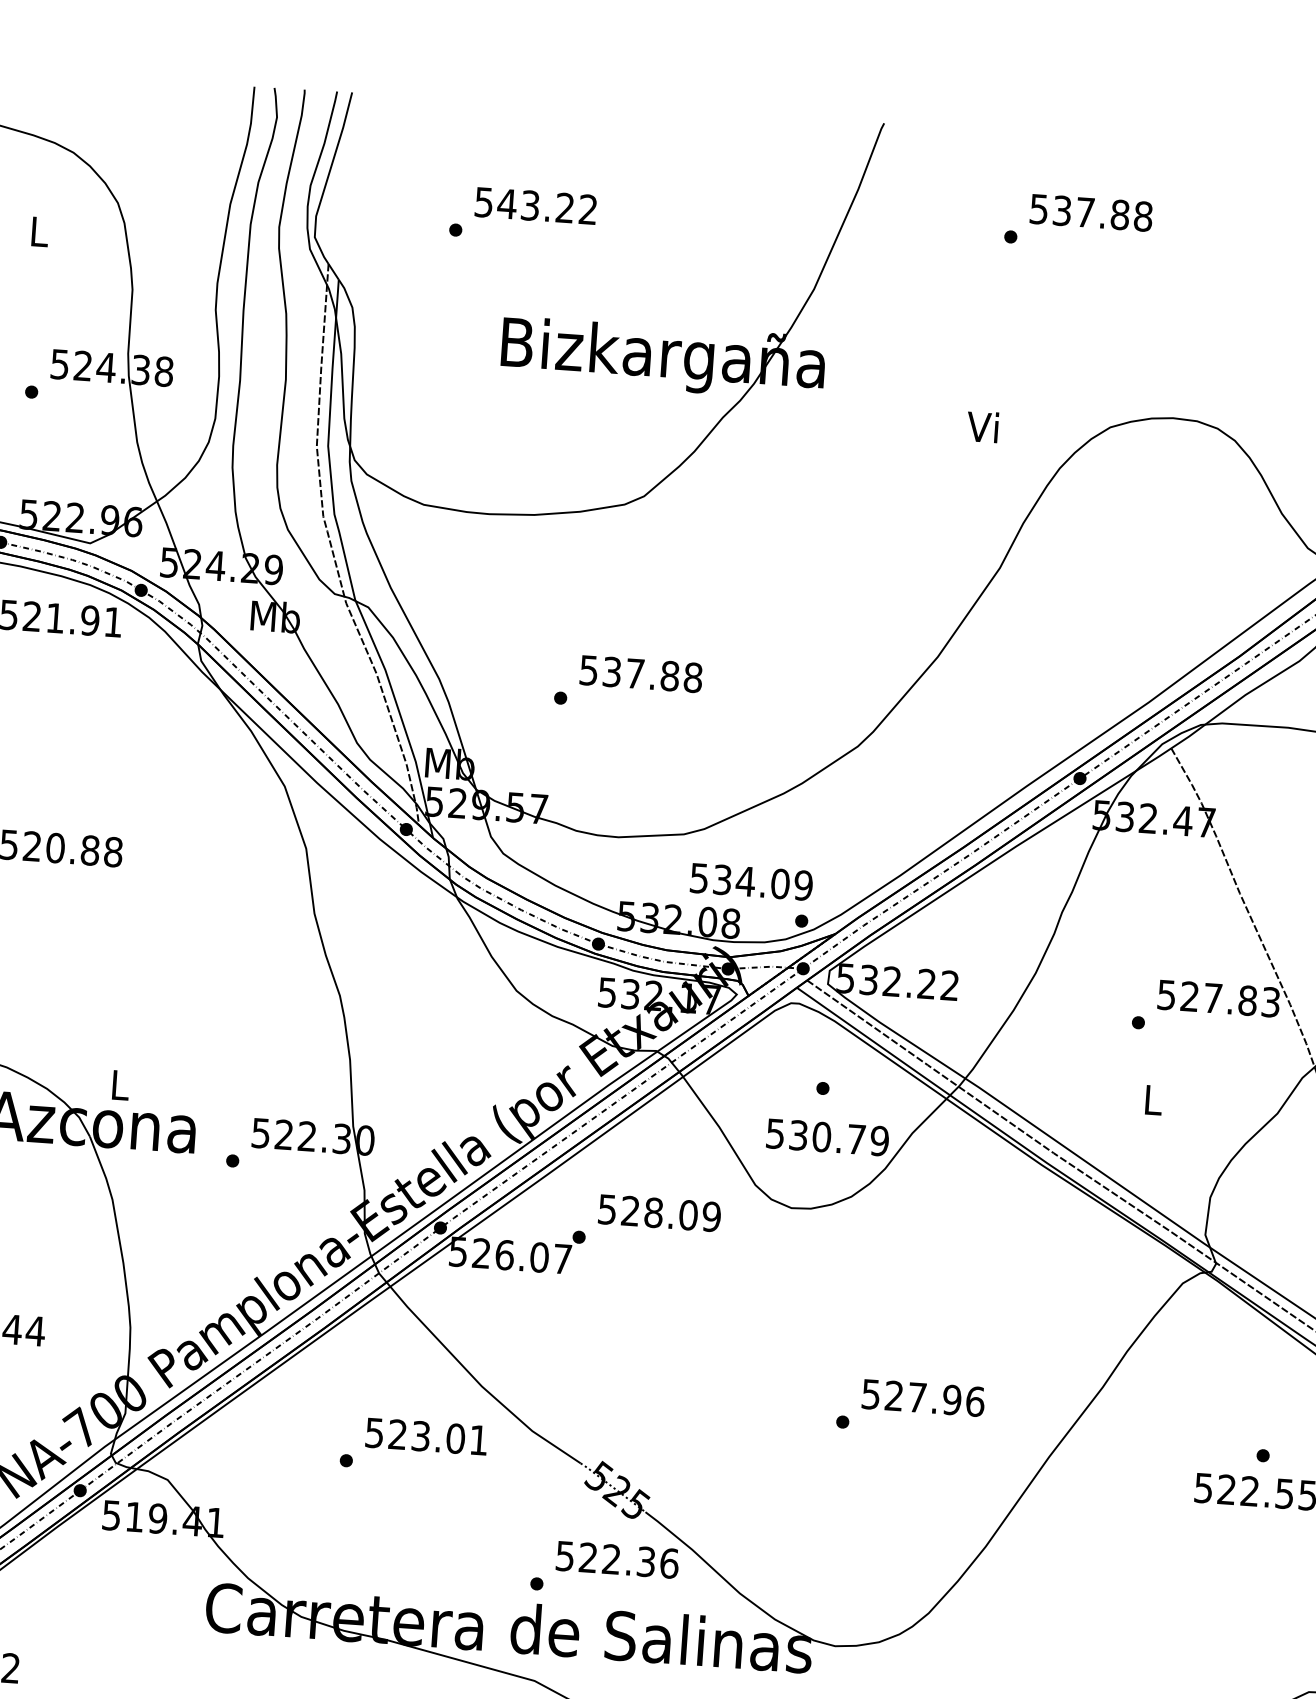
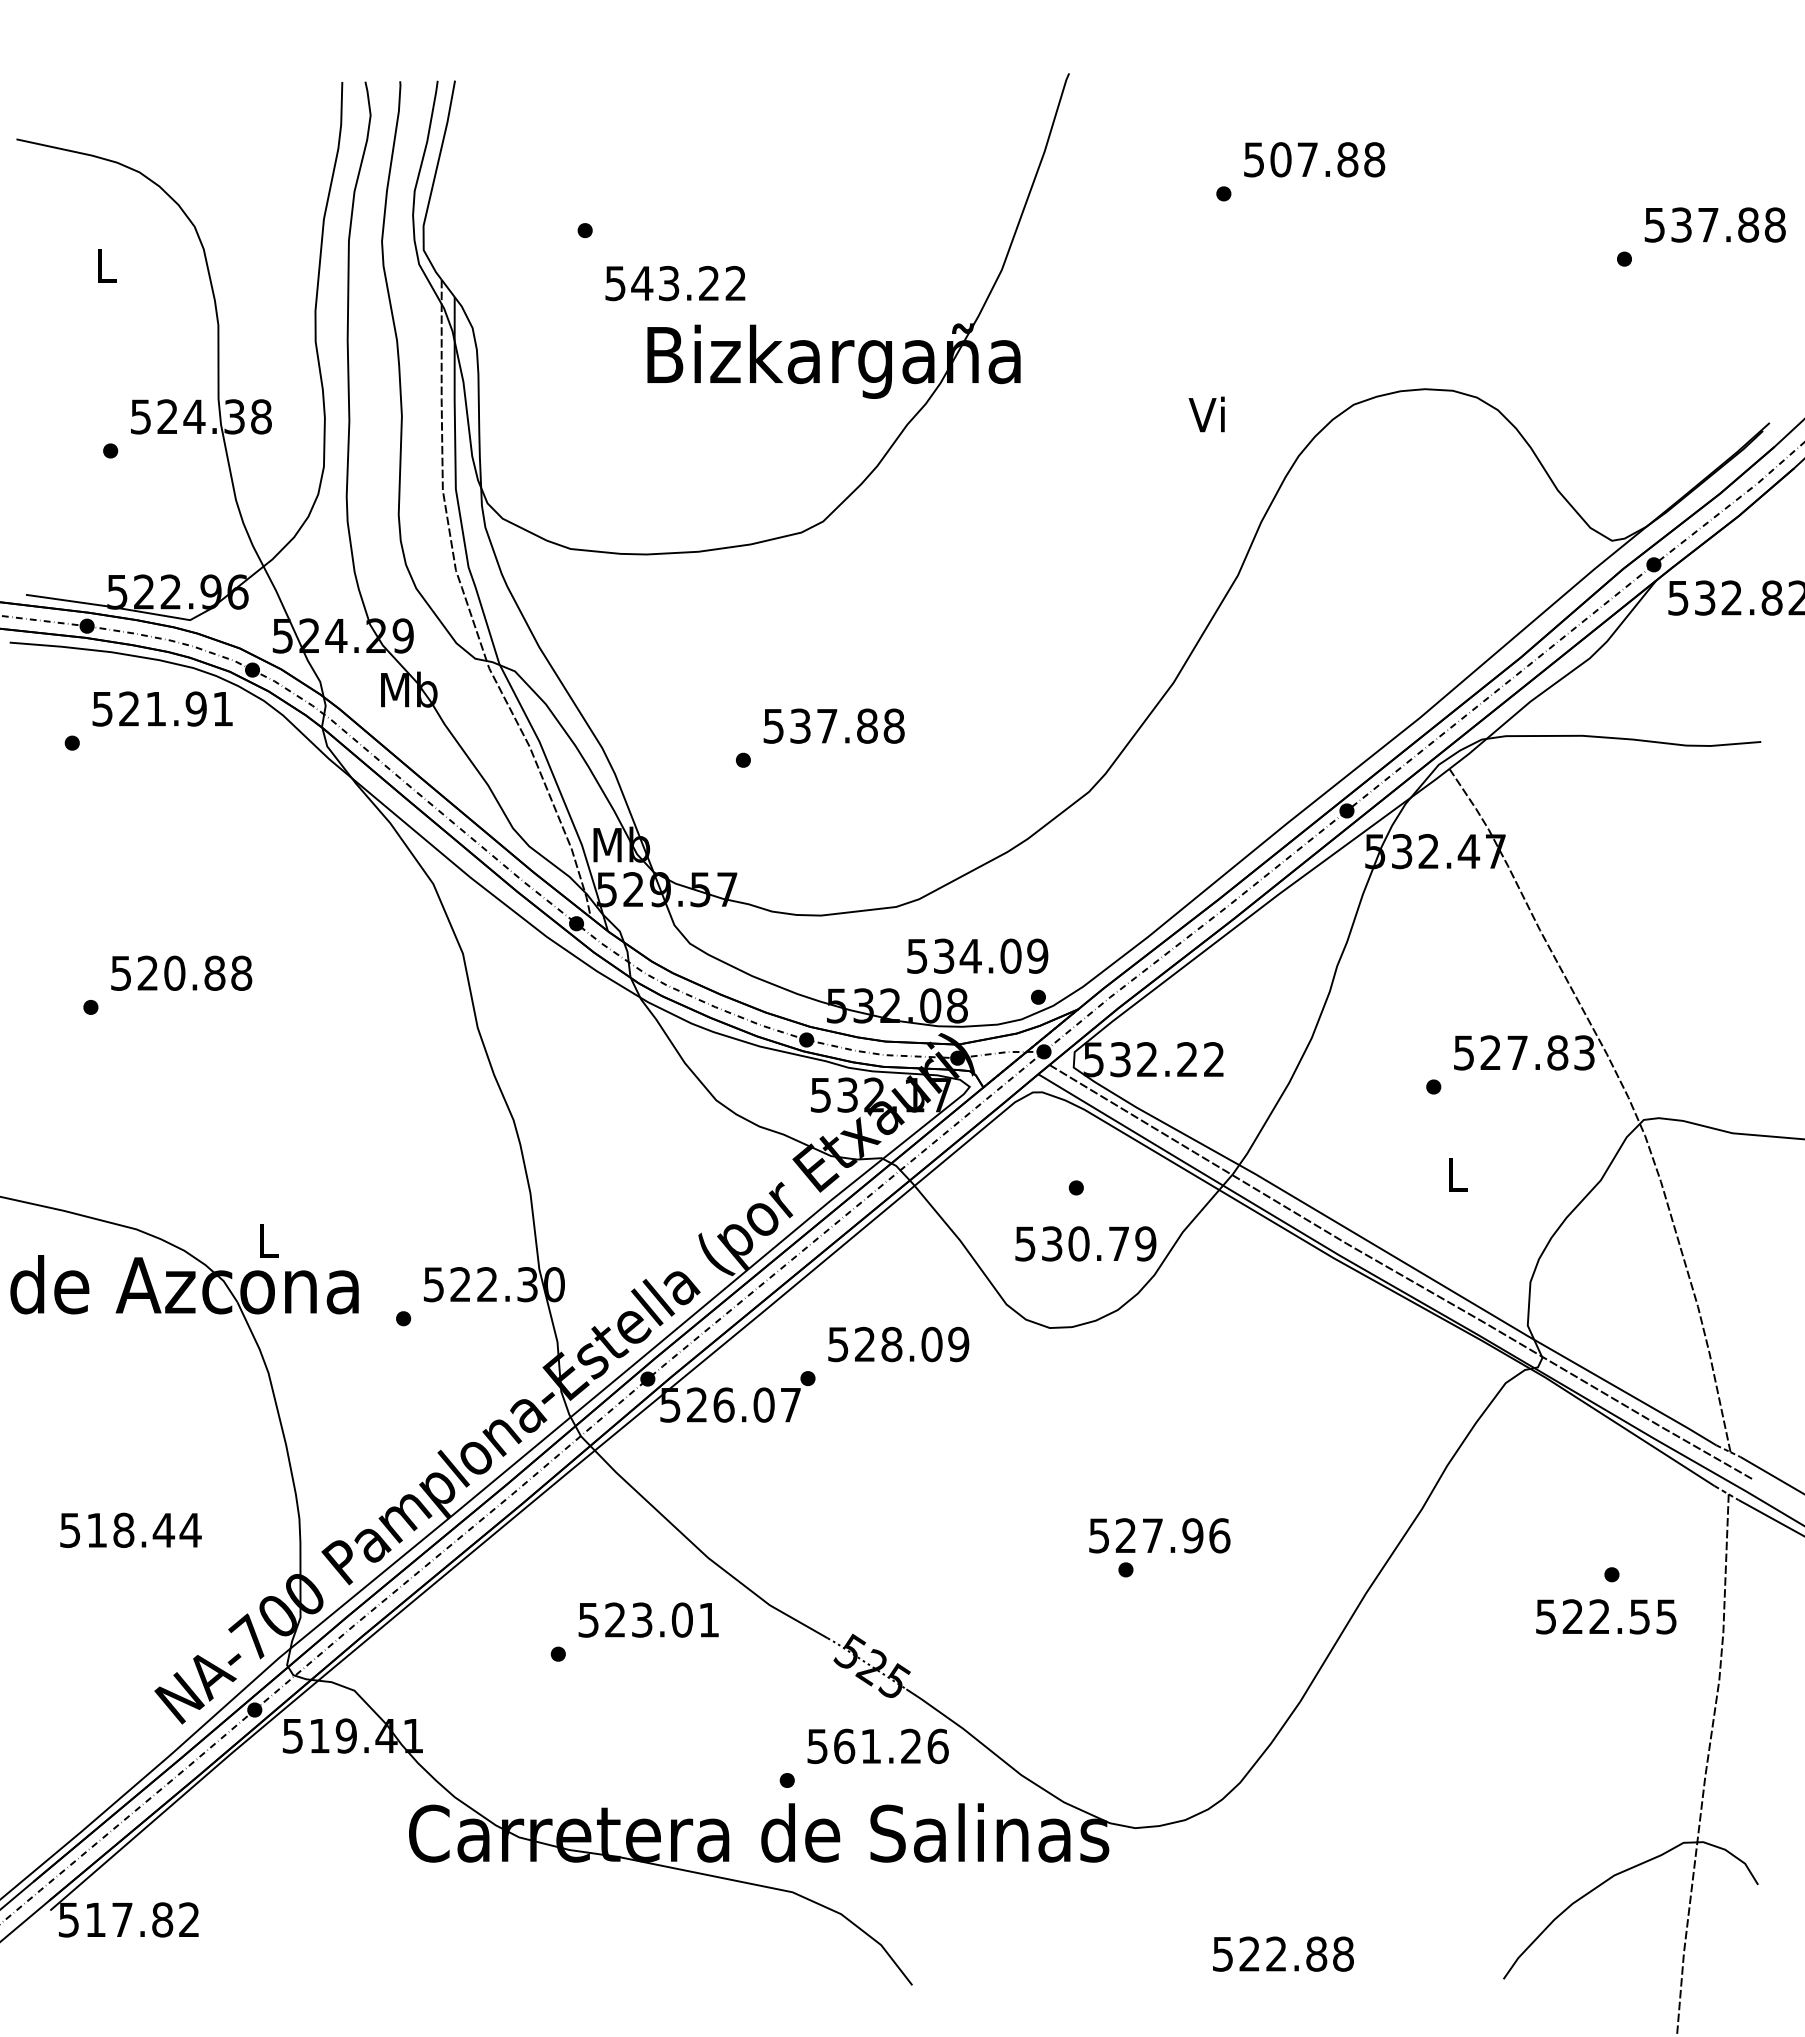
text: (535, 206) -> (675, 283), moved
text: (1061, 210) -> (1280, 159), 537.88 -> 507.88
text: (923, 1397) -> (1159, 1535), moved
text: (617, 1559) -> (877, 1746), 522.36 -> 561.26

